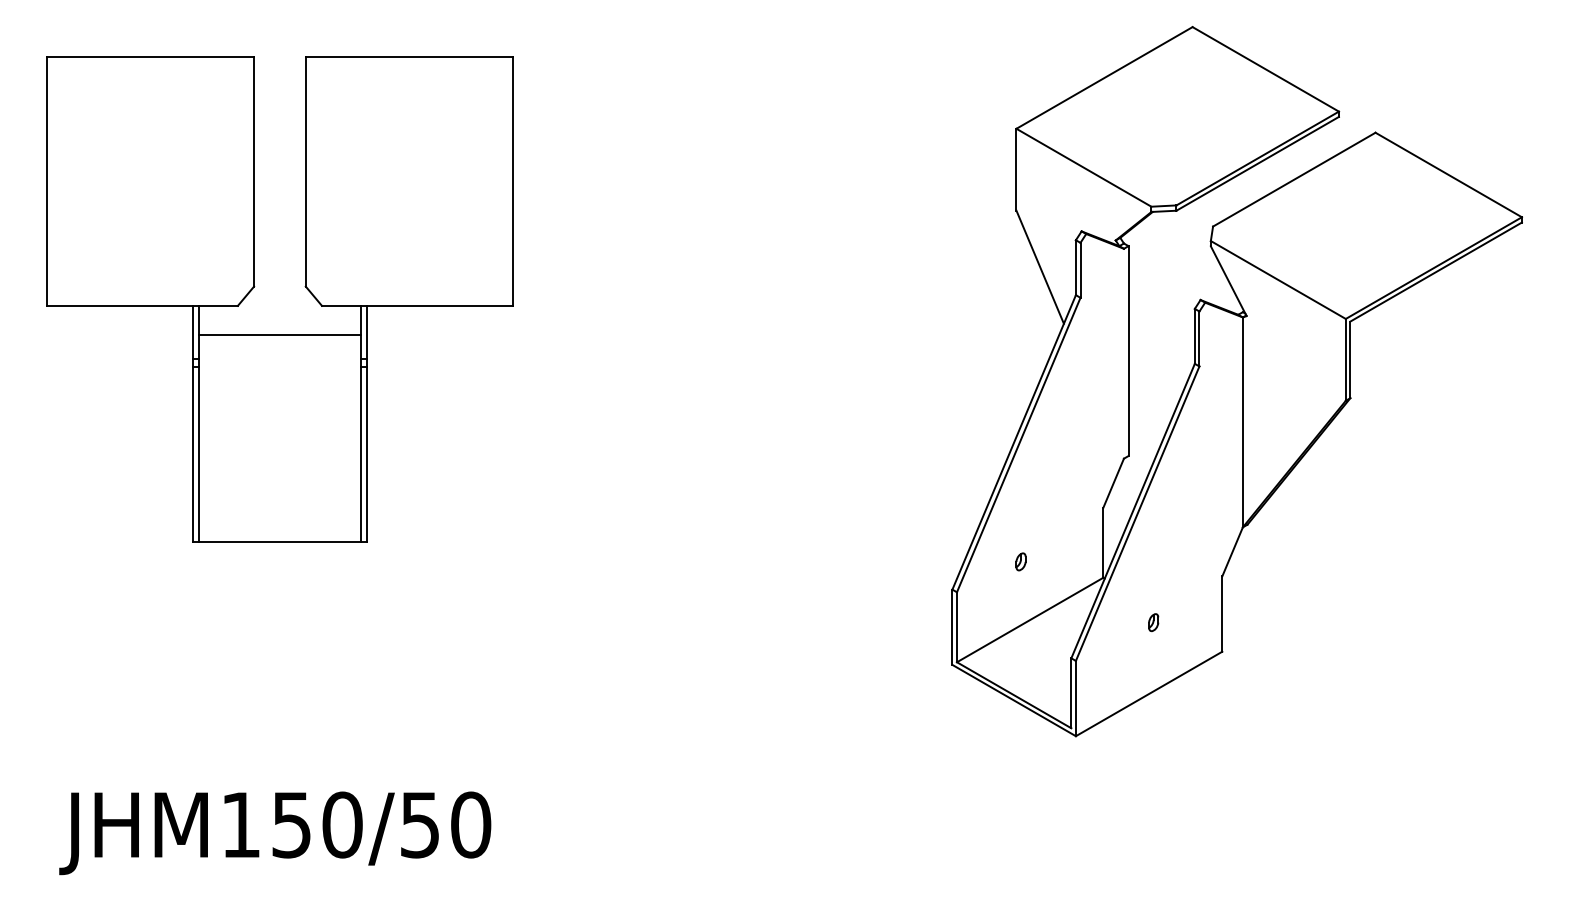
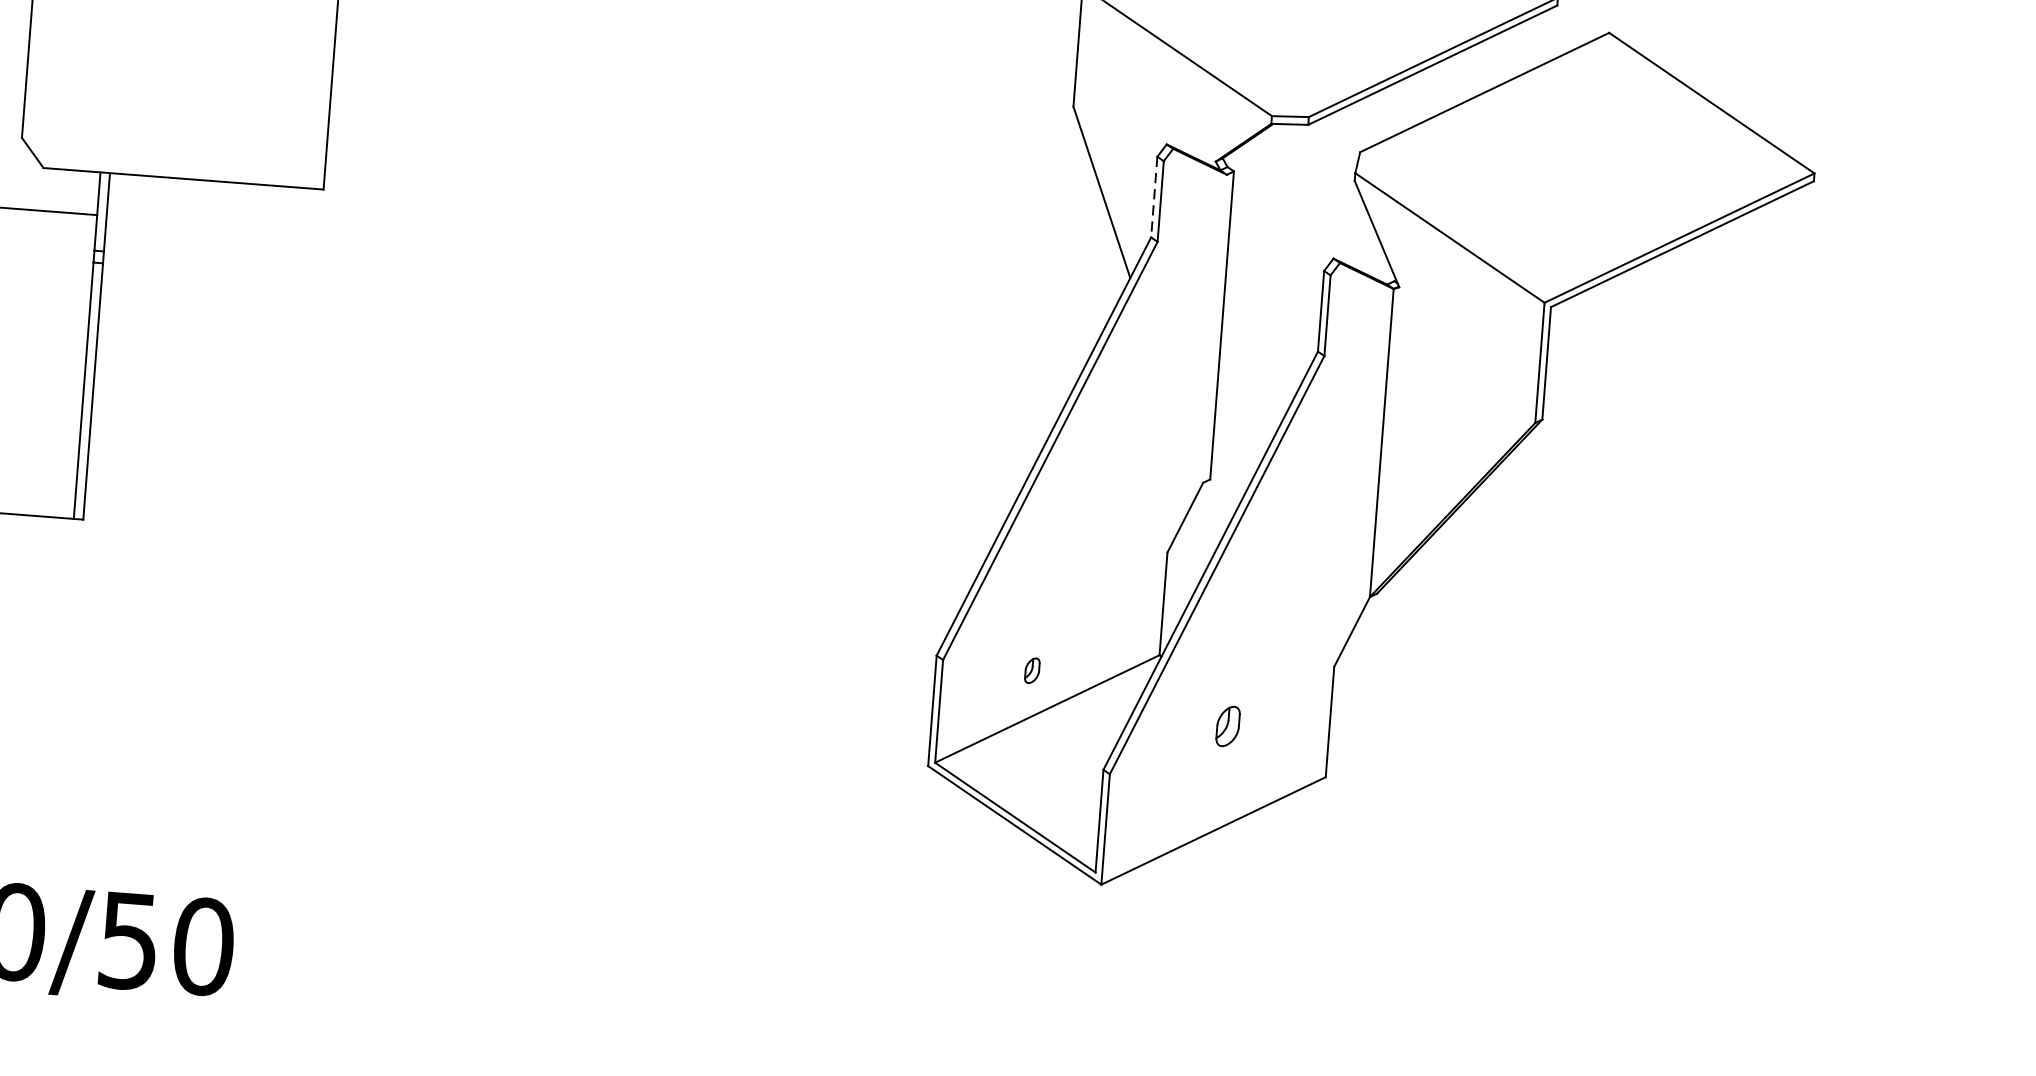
line: (1075, 268) -> (1153, 198), solid -> dashed
part: (1020, 561) -> (1031, 670), moved
part: (1153, 622) -> (1228, 726), size x1.6

